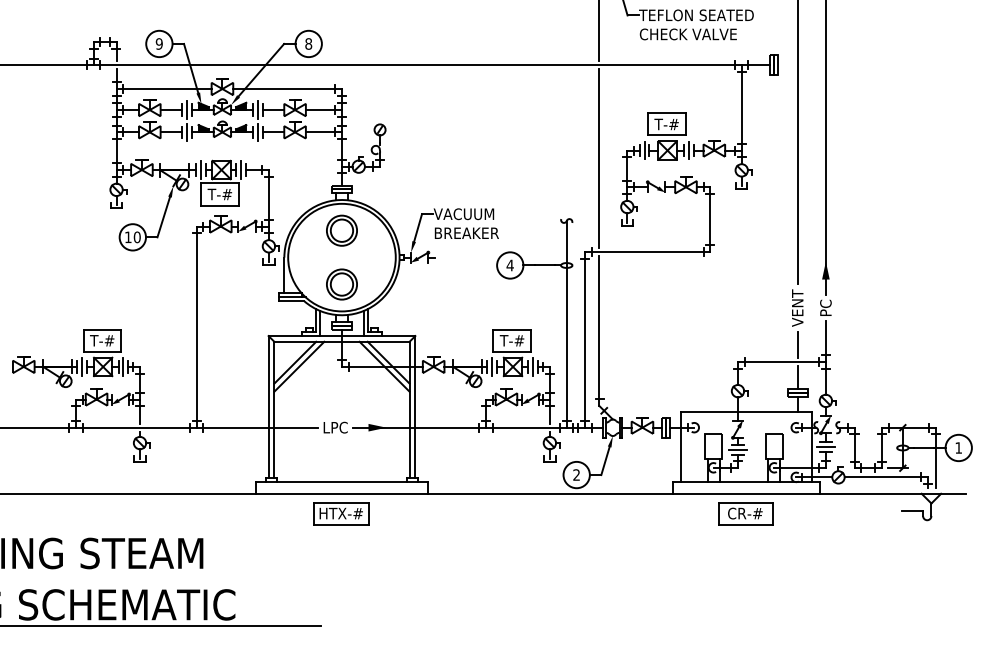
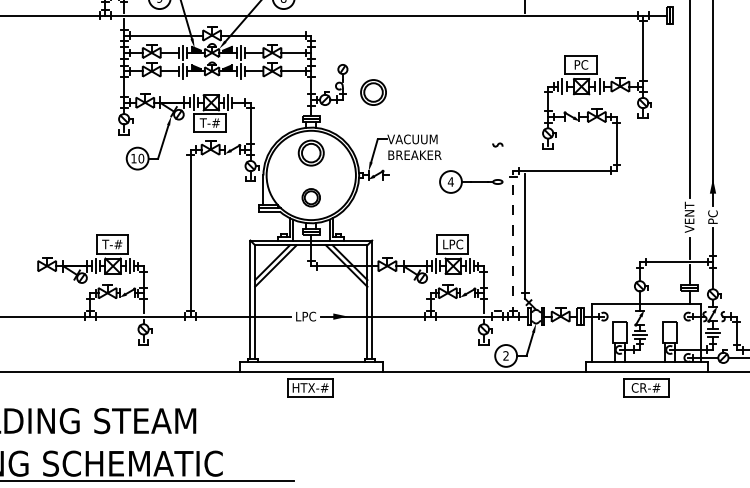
text: (666, 124) -> (580, 64), T-# -> PC
part: (416, 157) -> (373, 92), added
line: (599, 158) -> (525, 93), removed
part: (341, 284) -> (310, 197), size x0.7
line: (566, 324) -> (497, 230), removed
line: (585, 339) -> (513, 243), solid -> dashed
text: (511, 340) -> (452, 244), T-# -> LPC

